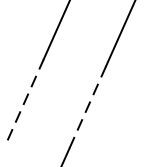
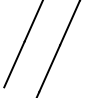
line: (25, 98) -> (14, 63), dashed -> solid
line: (87, 107) -> (49, 68), dashed -> solid

